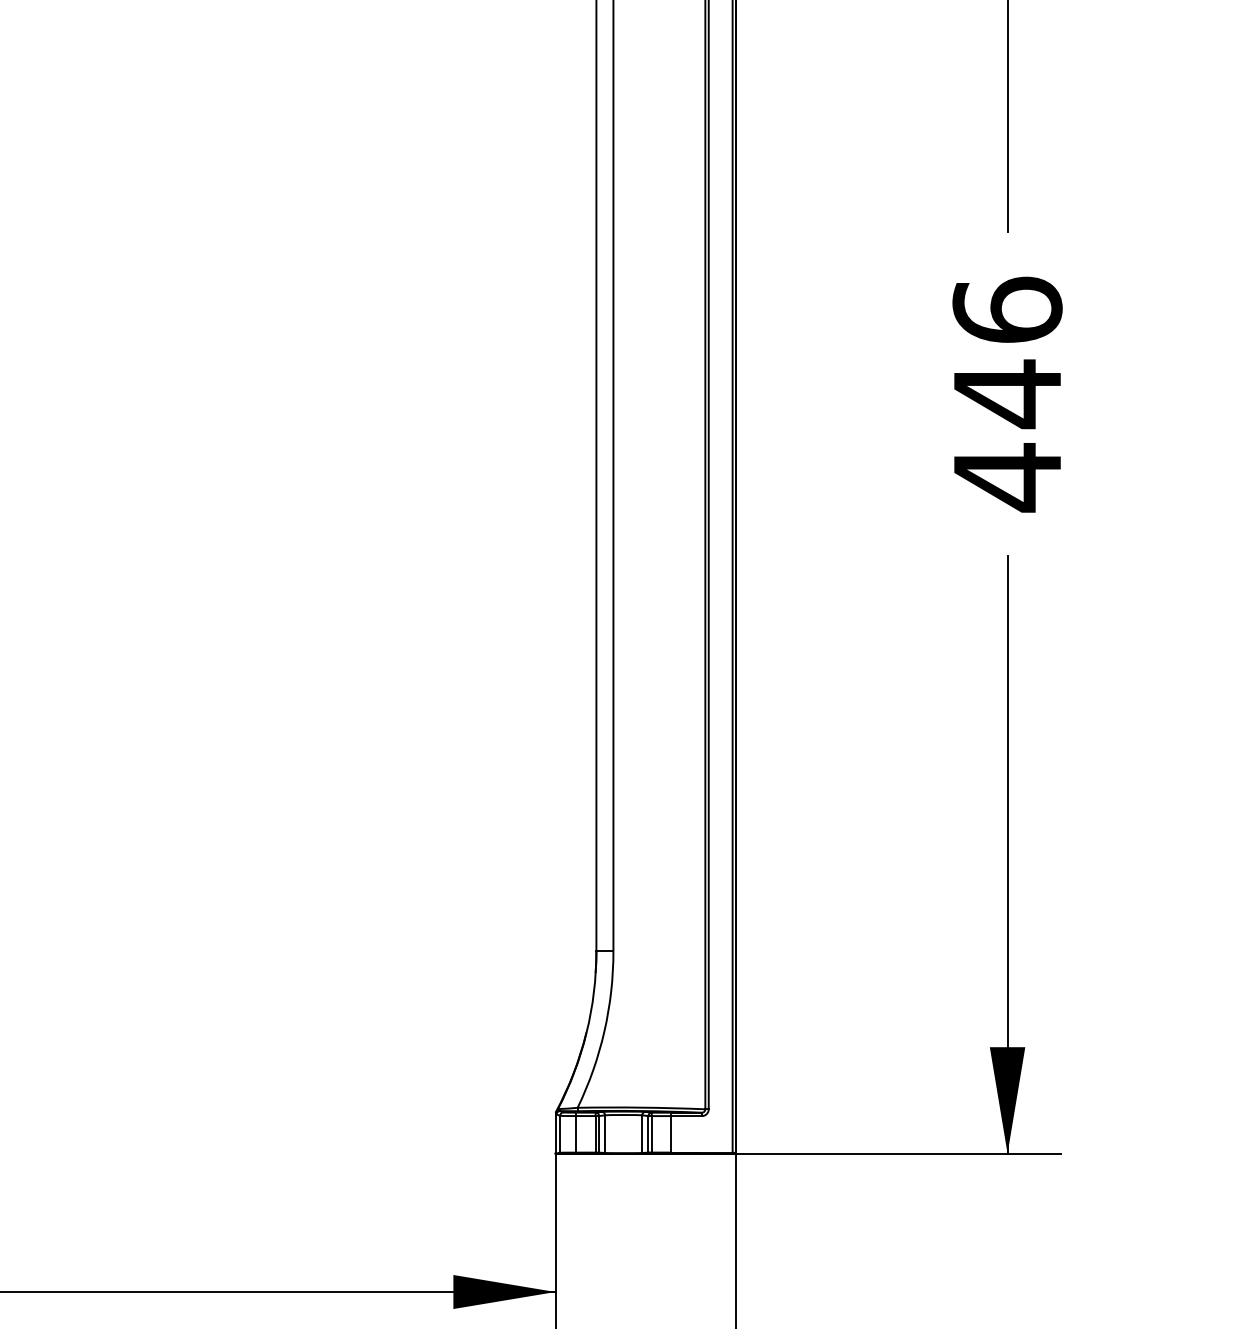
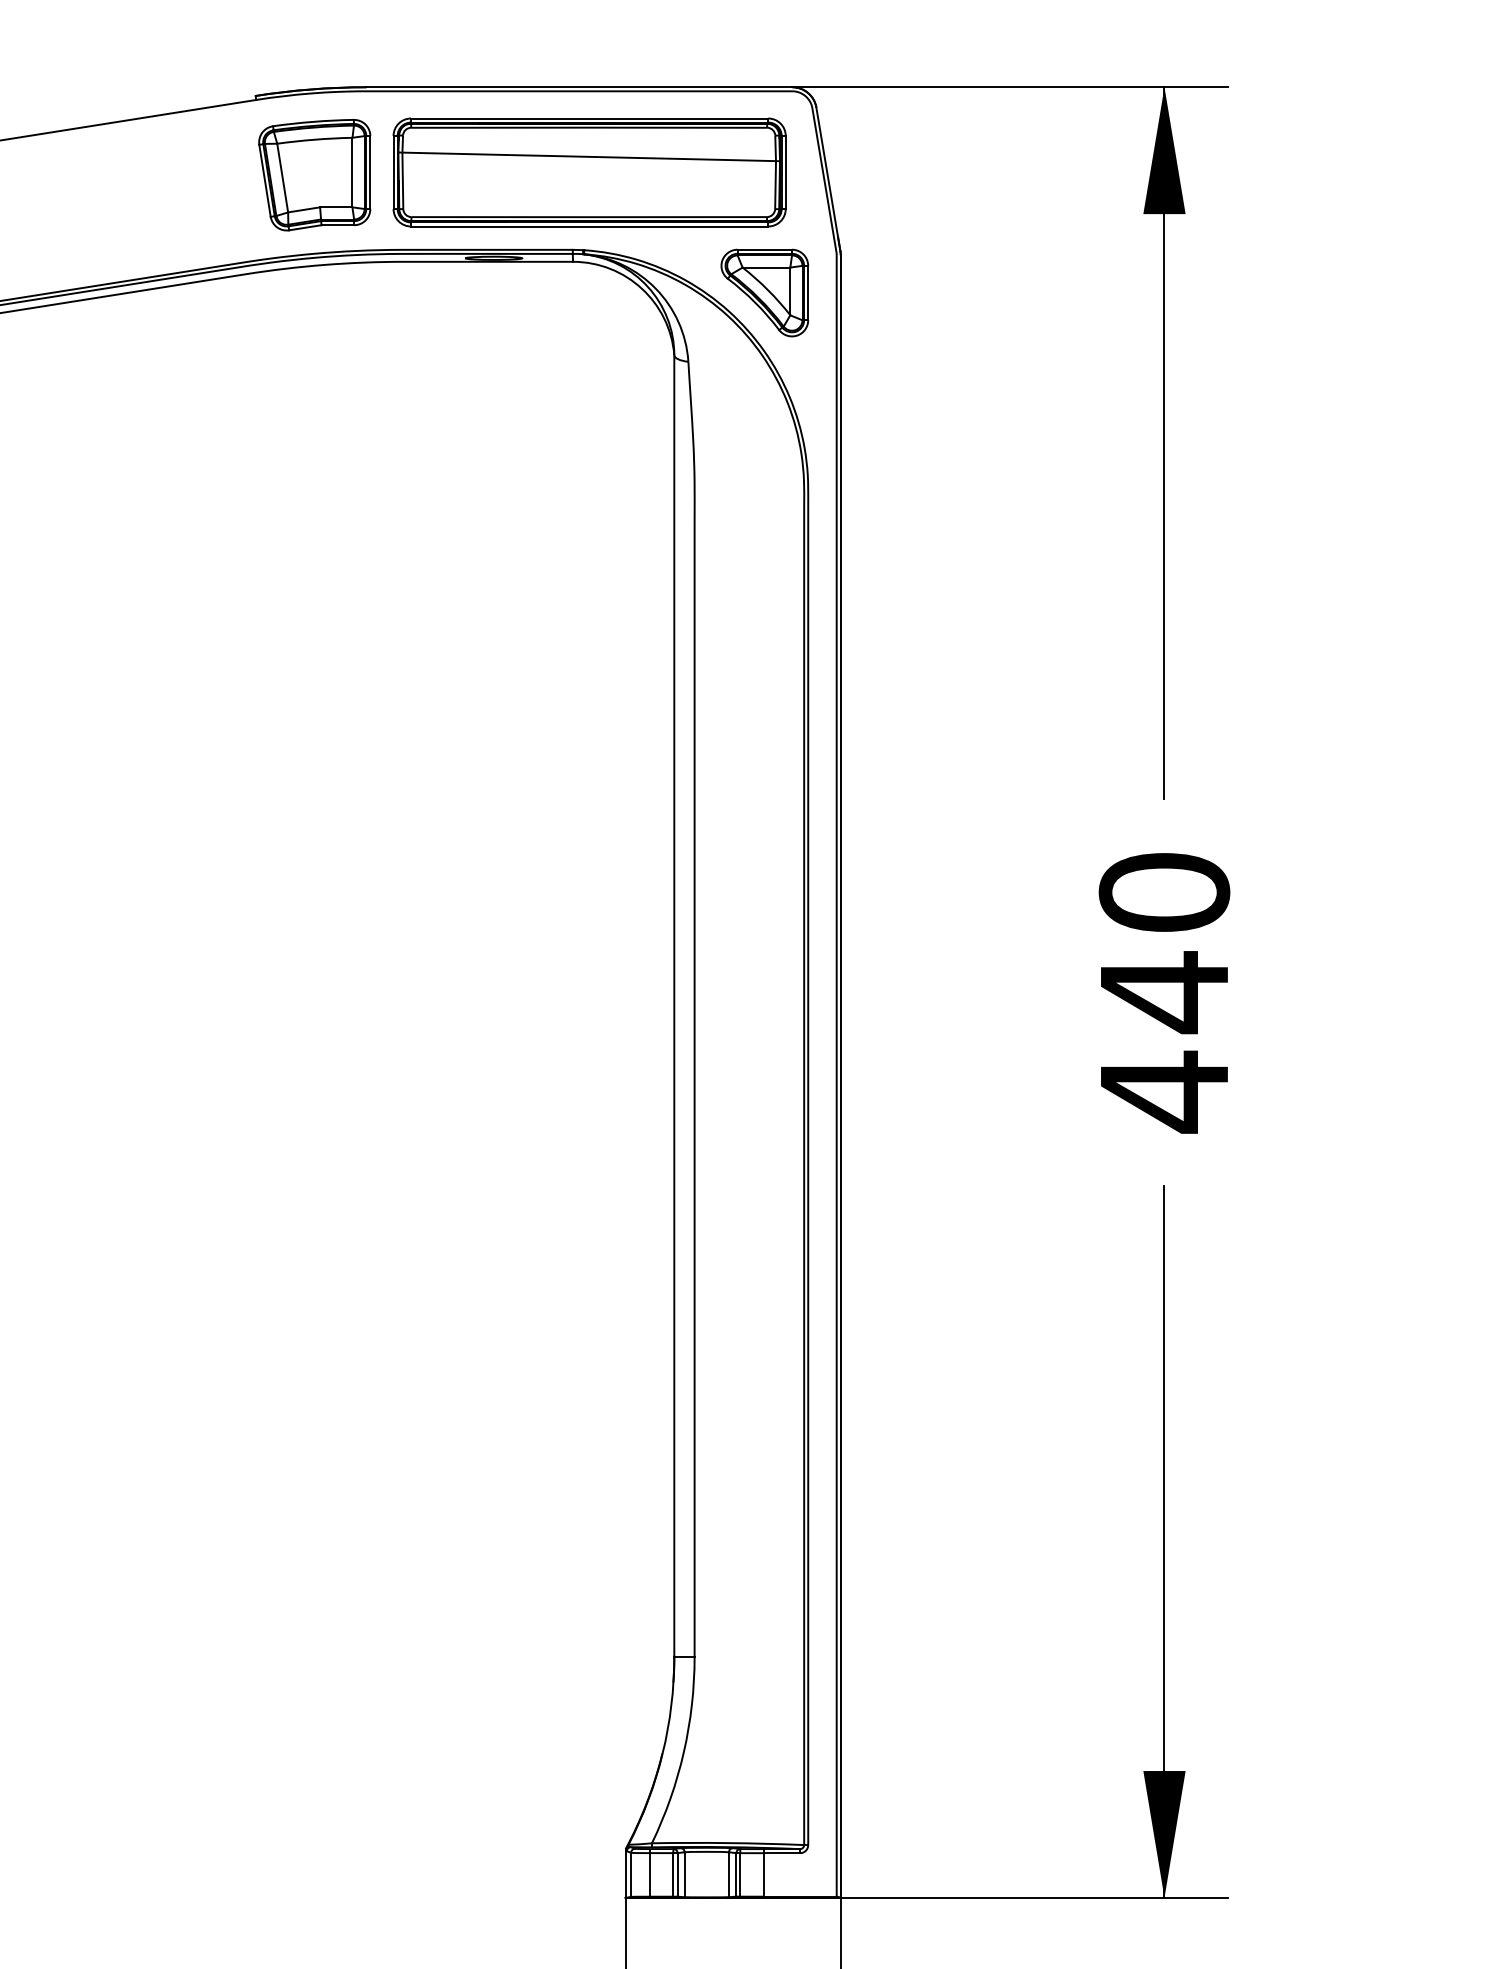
text: (1007, 309) -> (1164, 891), 446 -> 440

